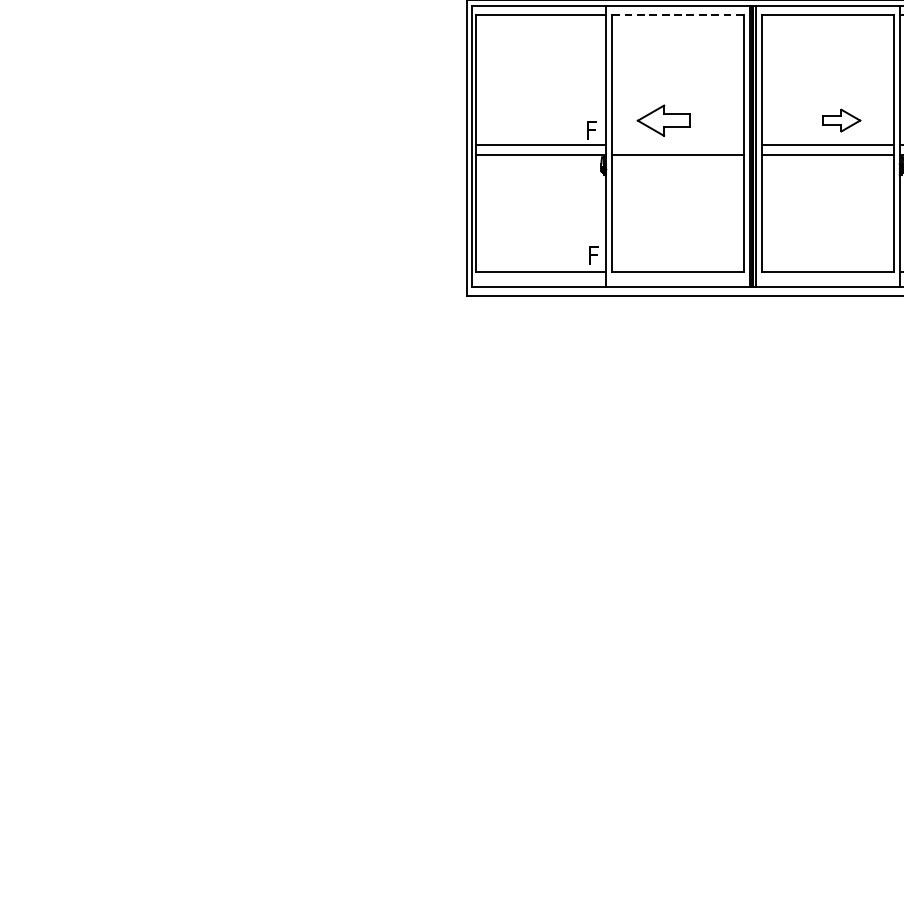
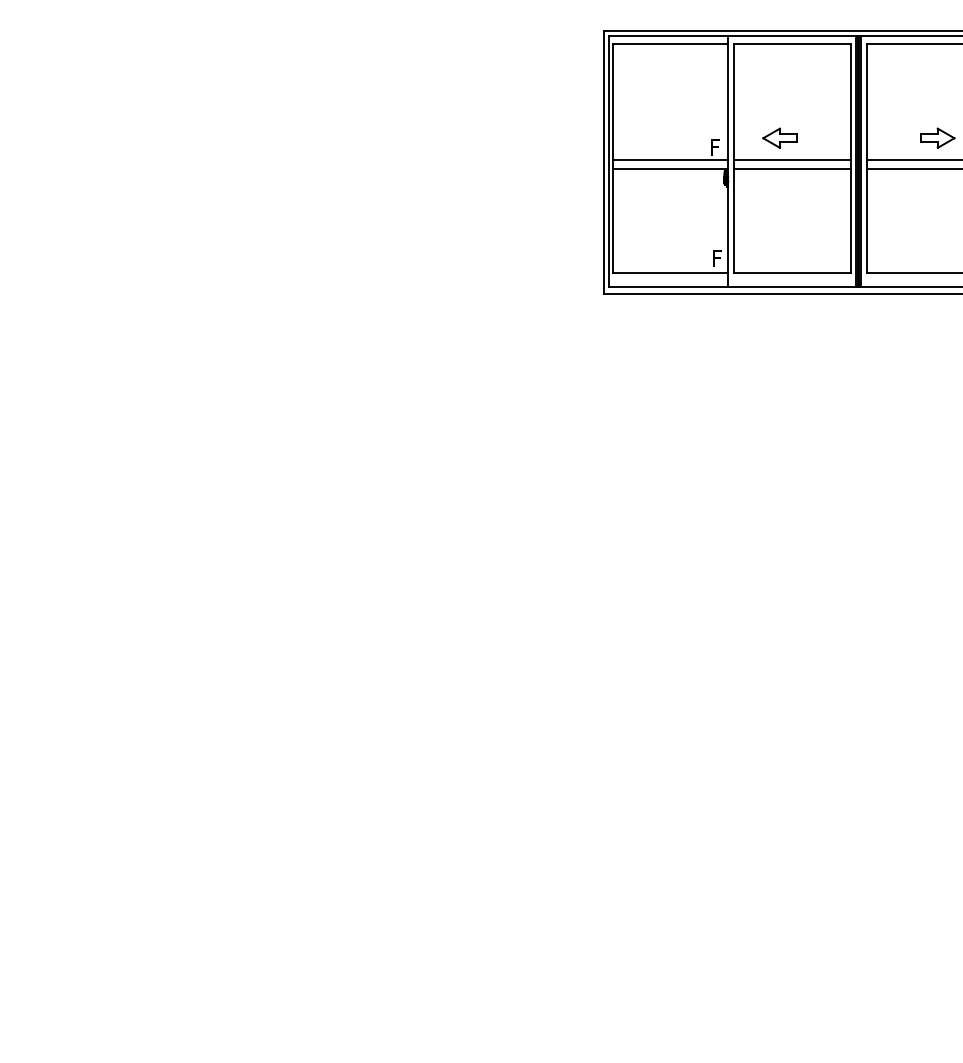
line: (678, 15) -> (792, 44), dashed -> solid
part: (663, 119) -> (779, 137), size x0.71
line: (677, 145) -> (791, 160), added

